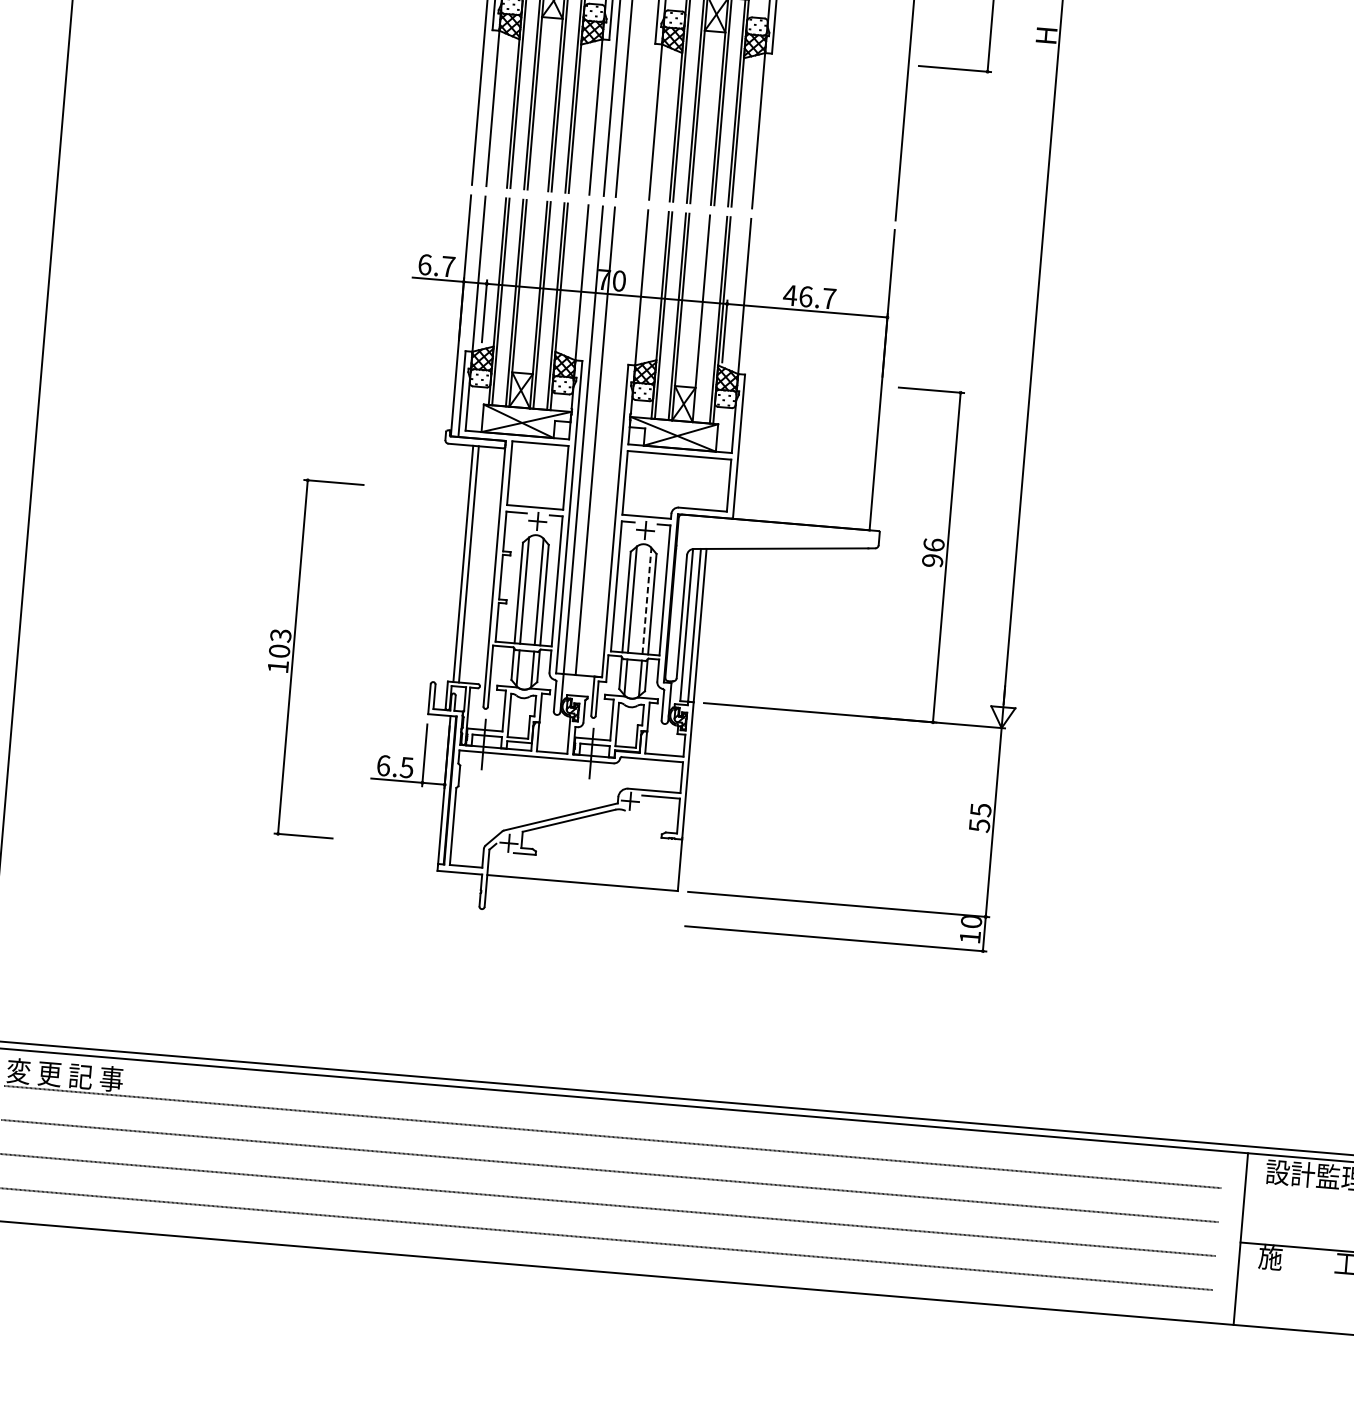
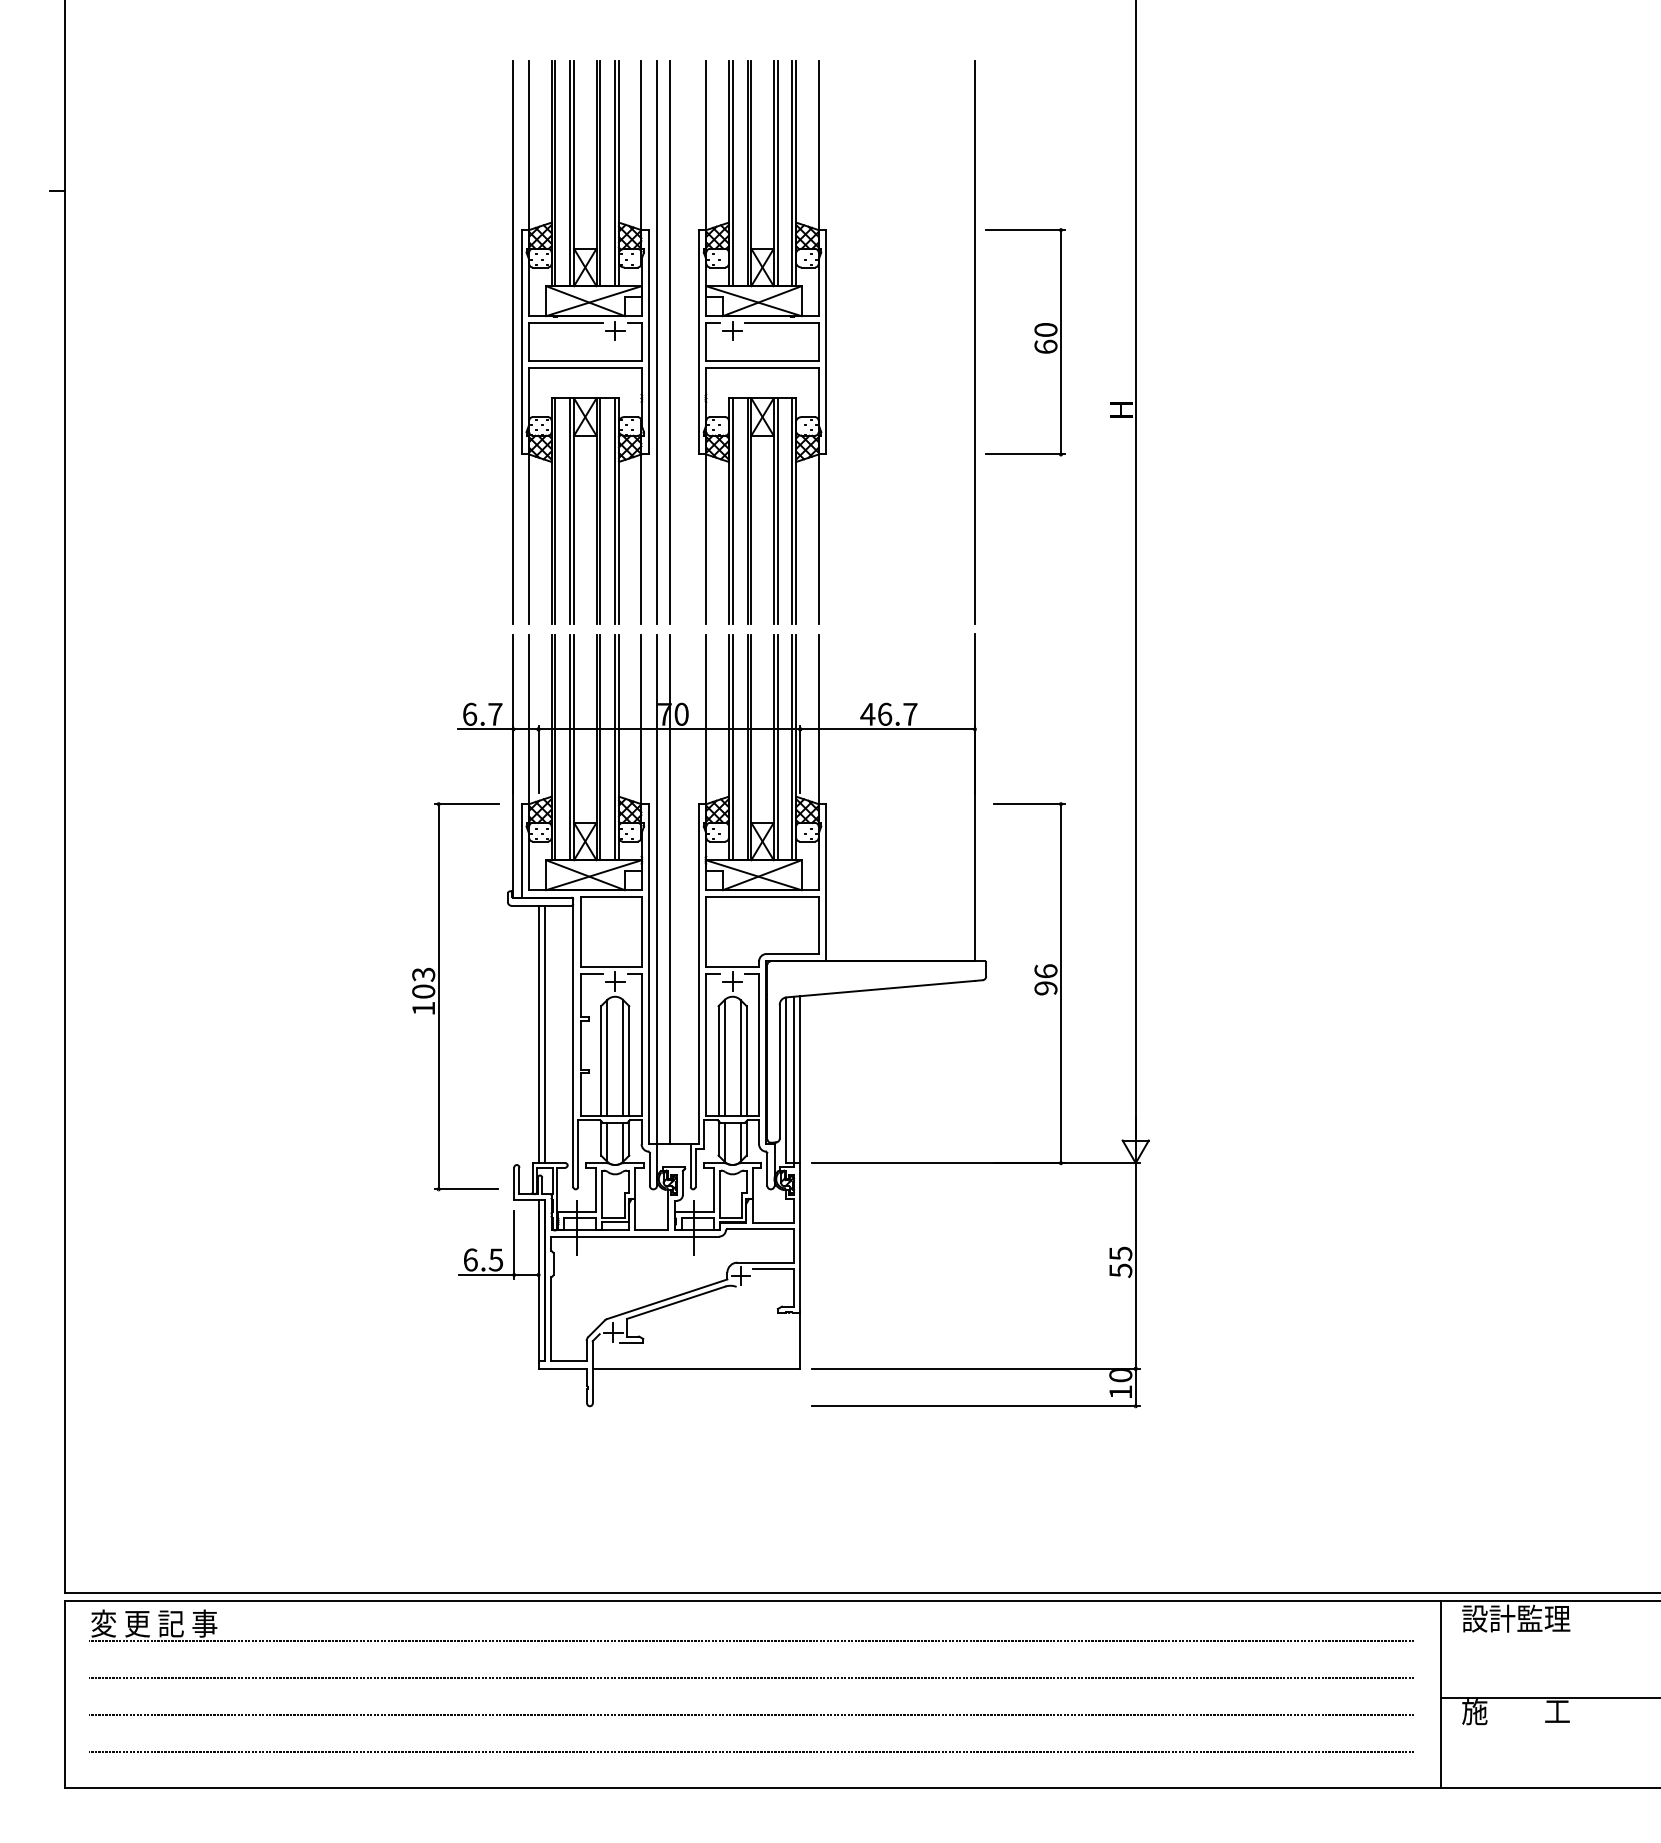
line: (704, 318) -> (777, 747), added
line: (646, 600) -> (740, 1057), dashed -> solid
part: (293, 656) -> (439, 996), moved

